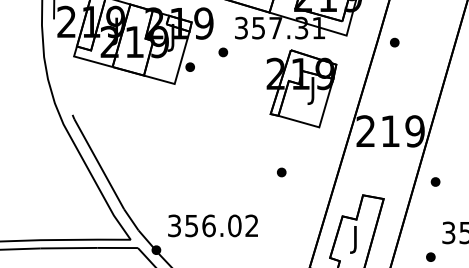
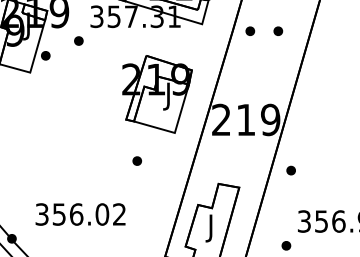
part: (422, 42) -> (278, 31), added
part: (301, 88) -> (157, 94), moved
text: (212, 225) -> (80, 214), moved

